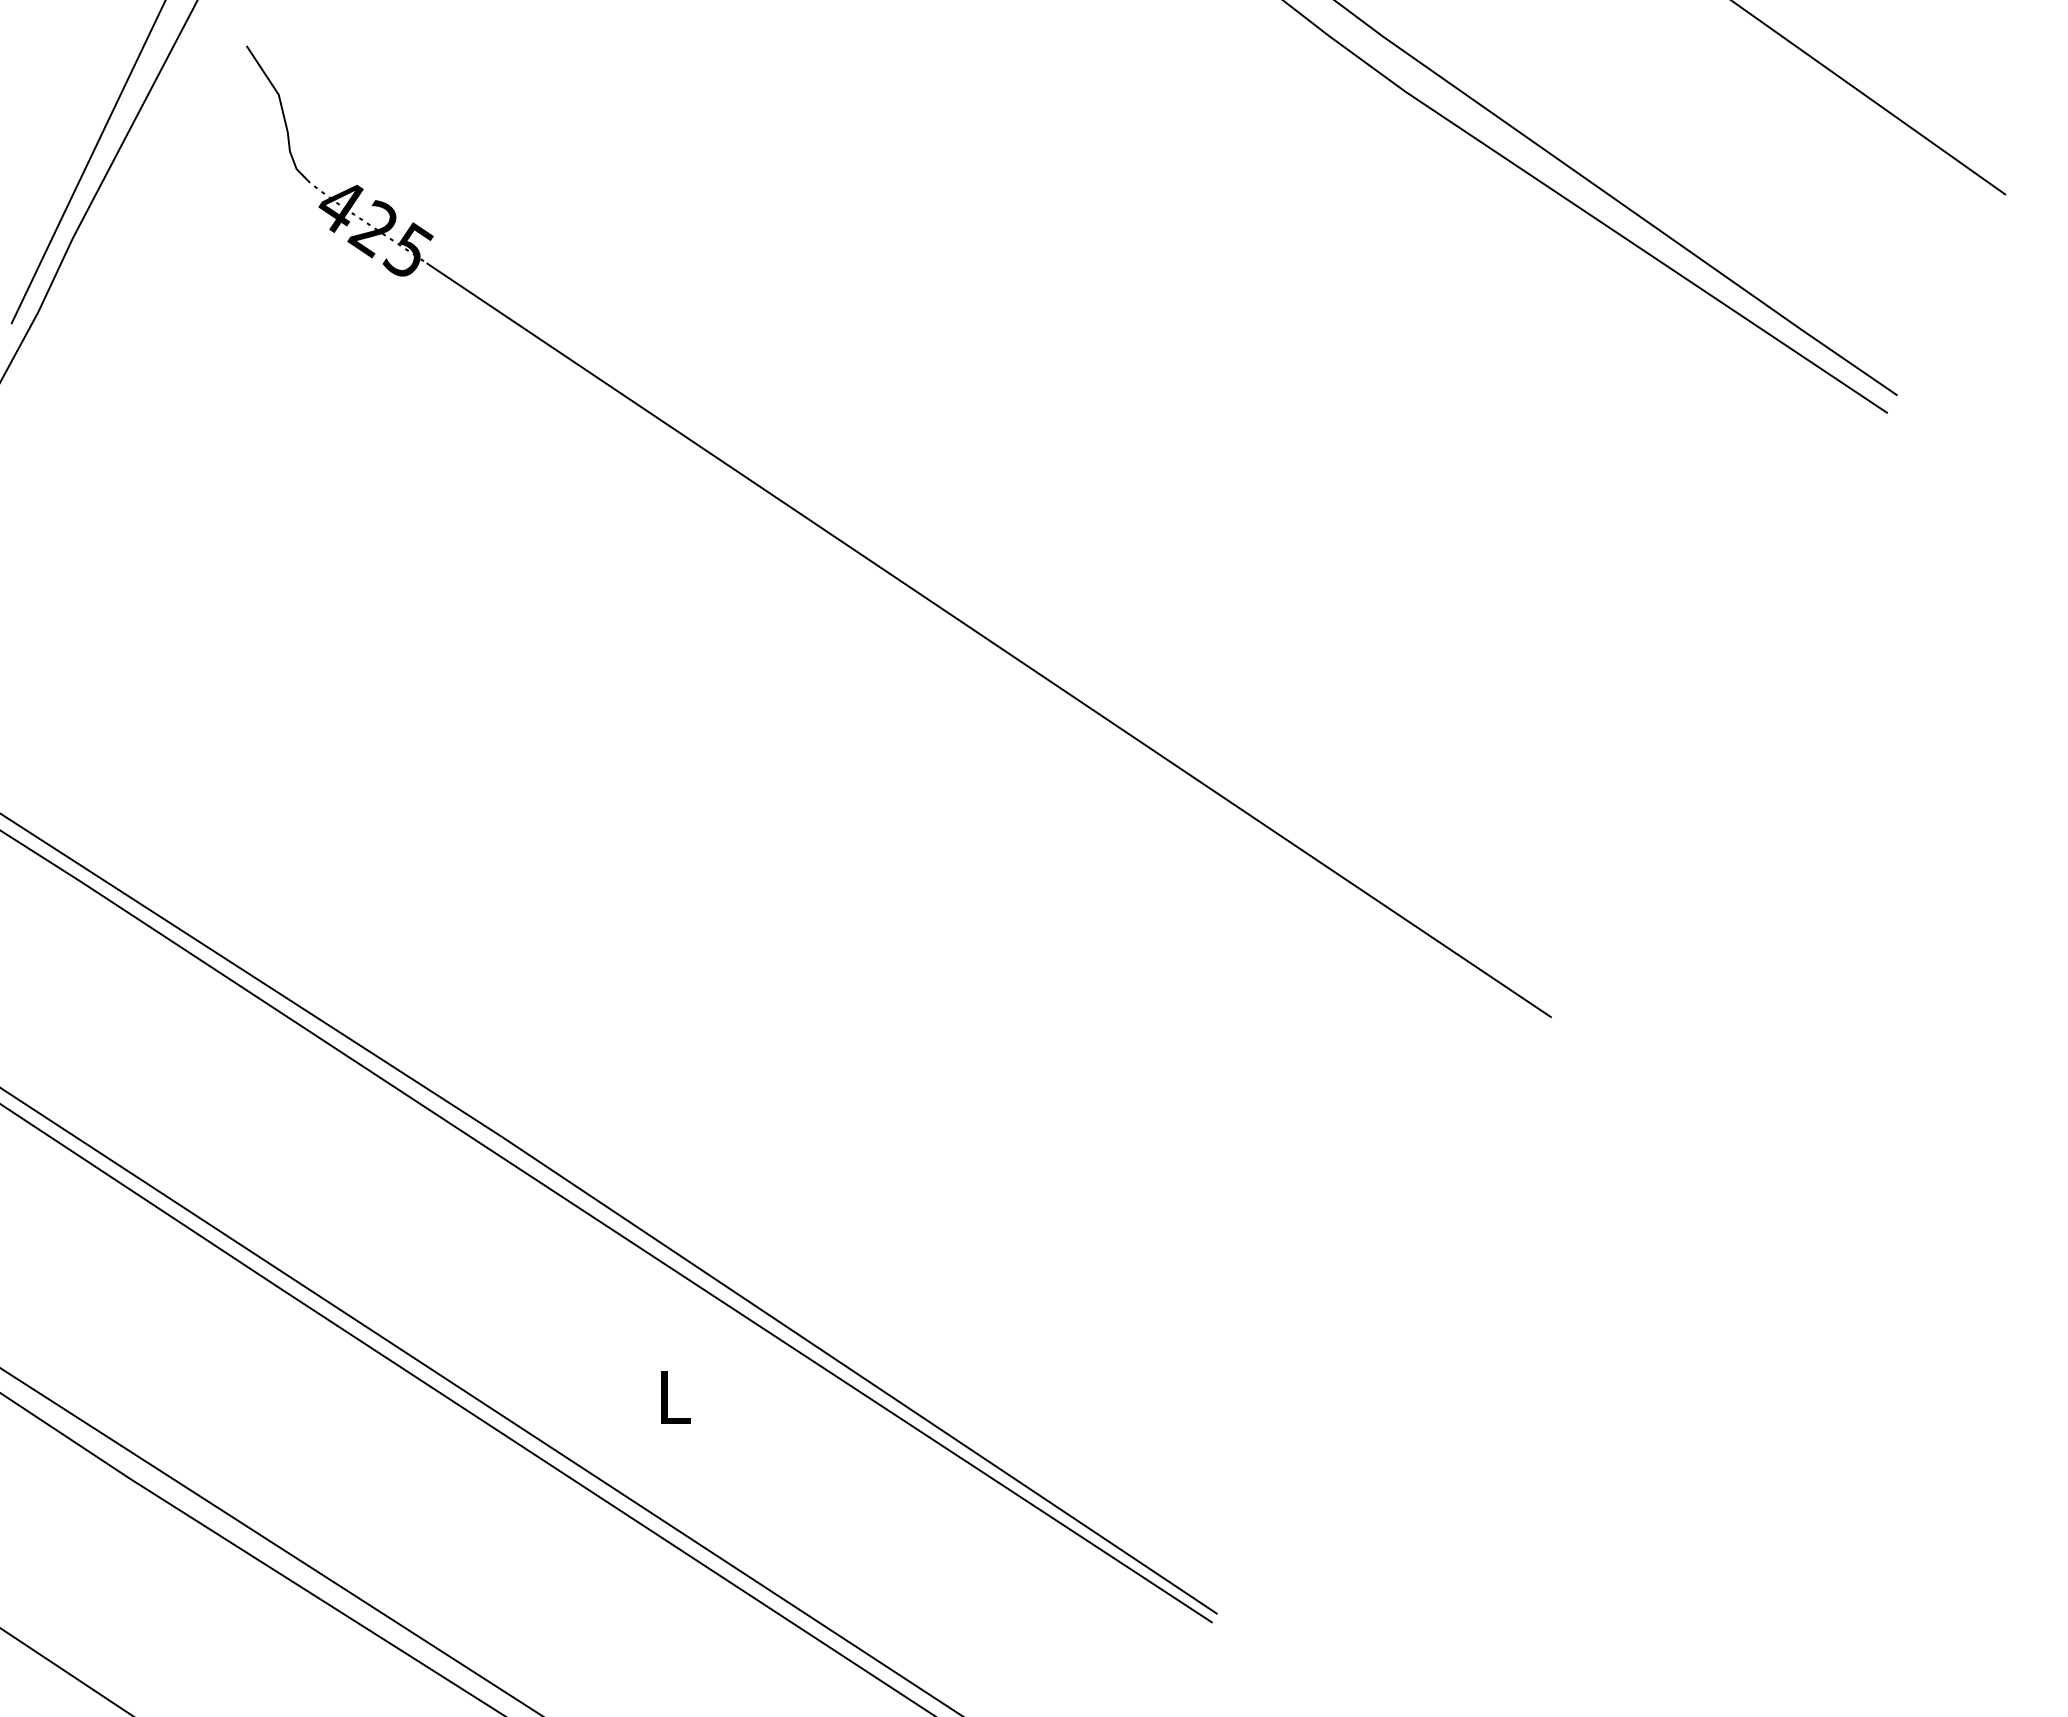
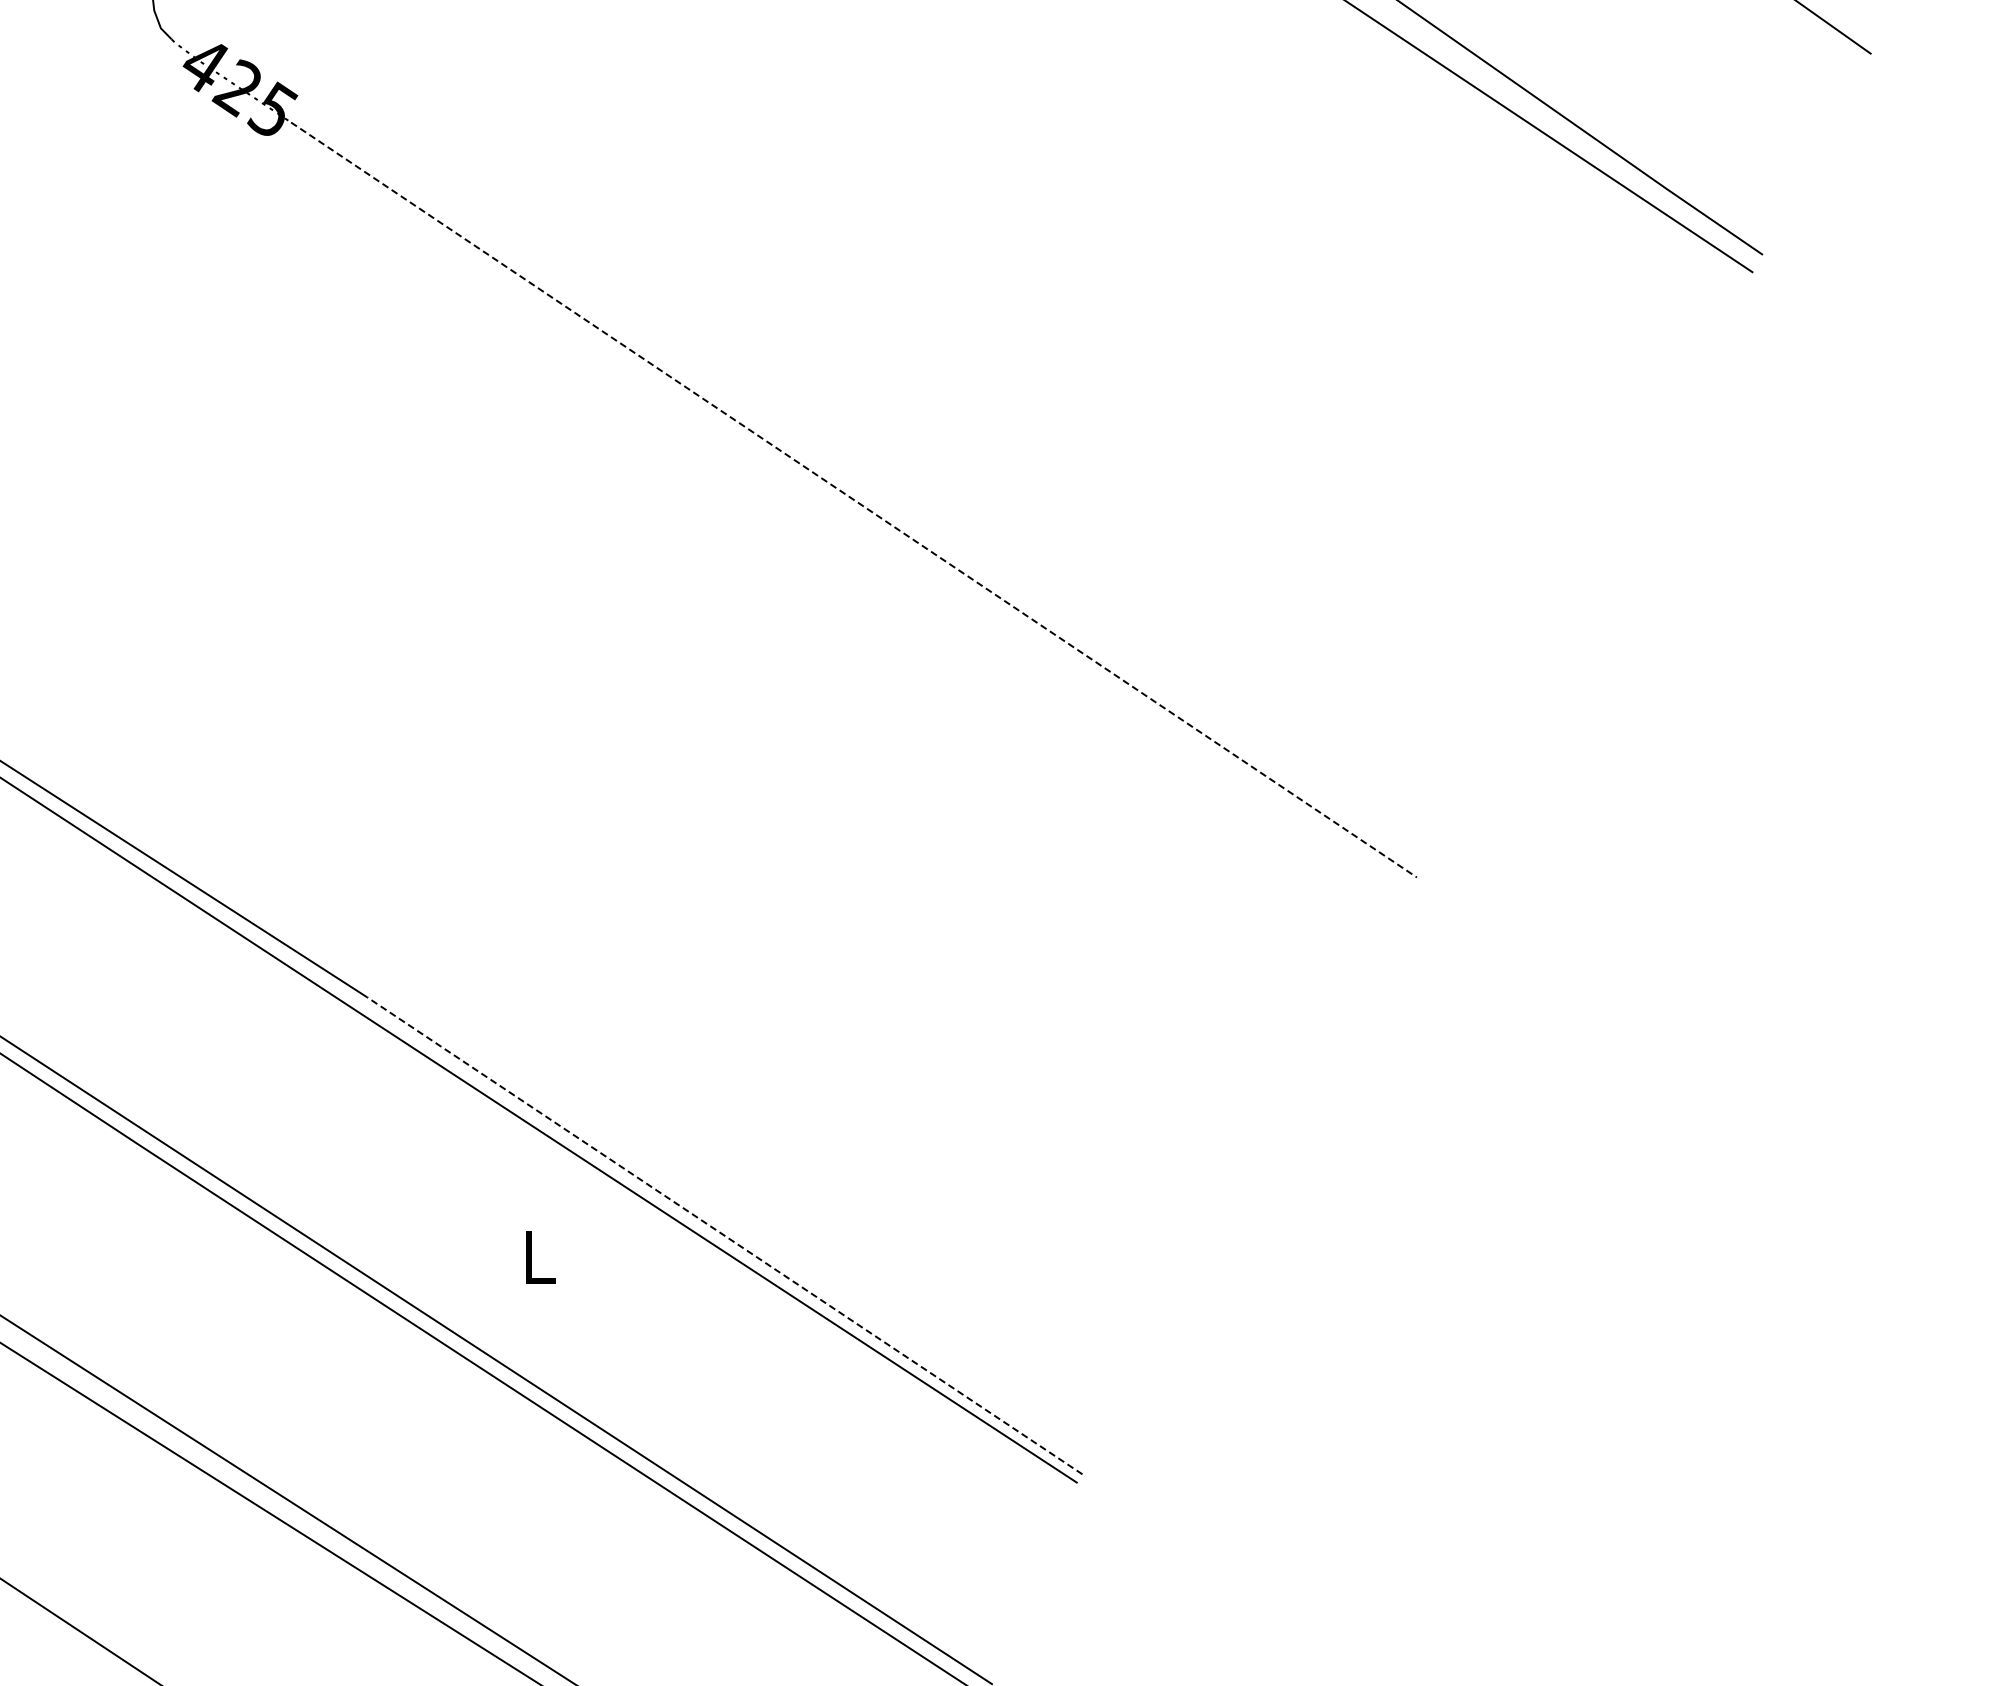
line: (989, 640) -> (854, 500), solid -> dashed
line: (860, 1375) -> (725, 1235), solid -> dashed

